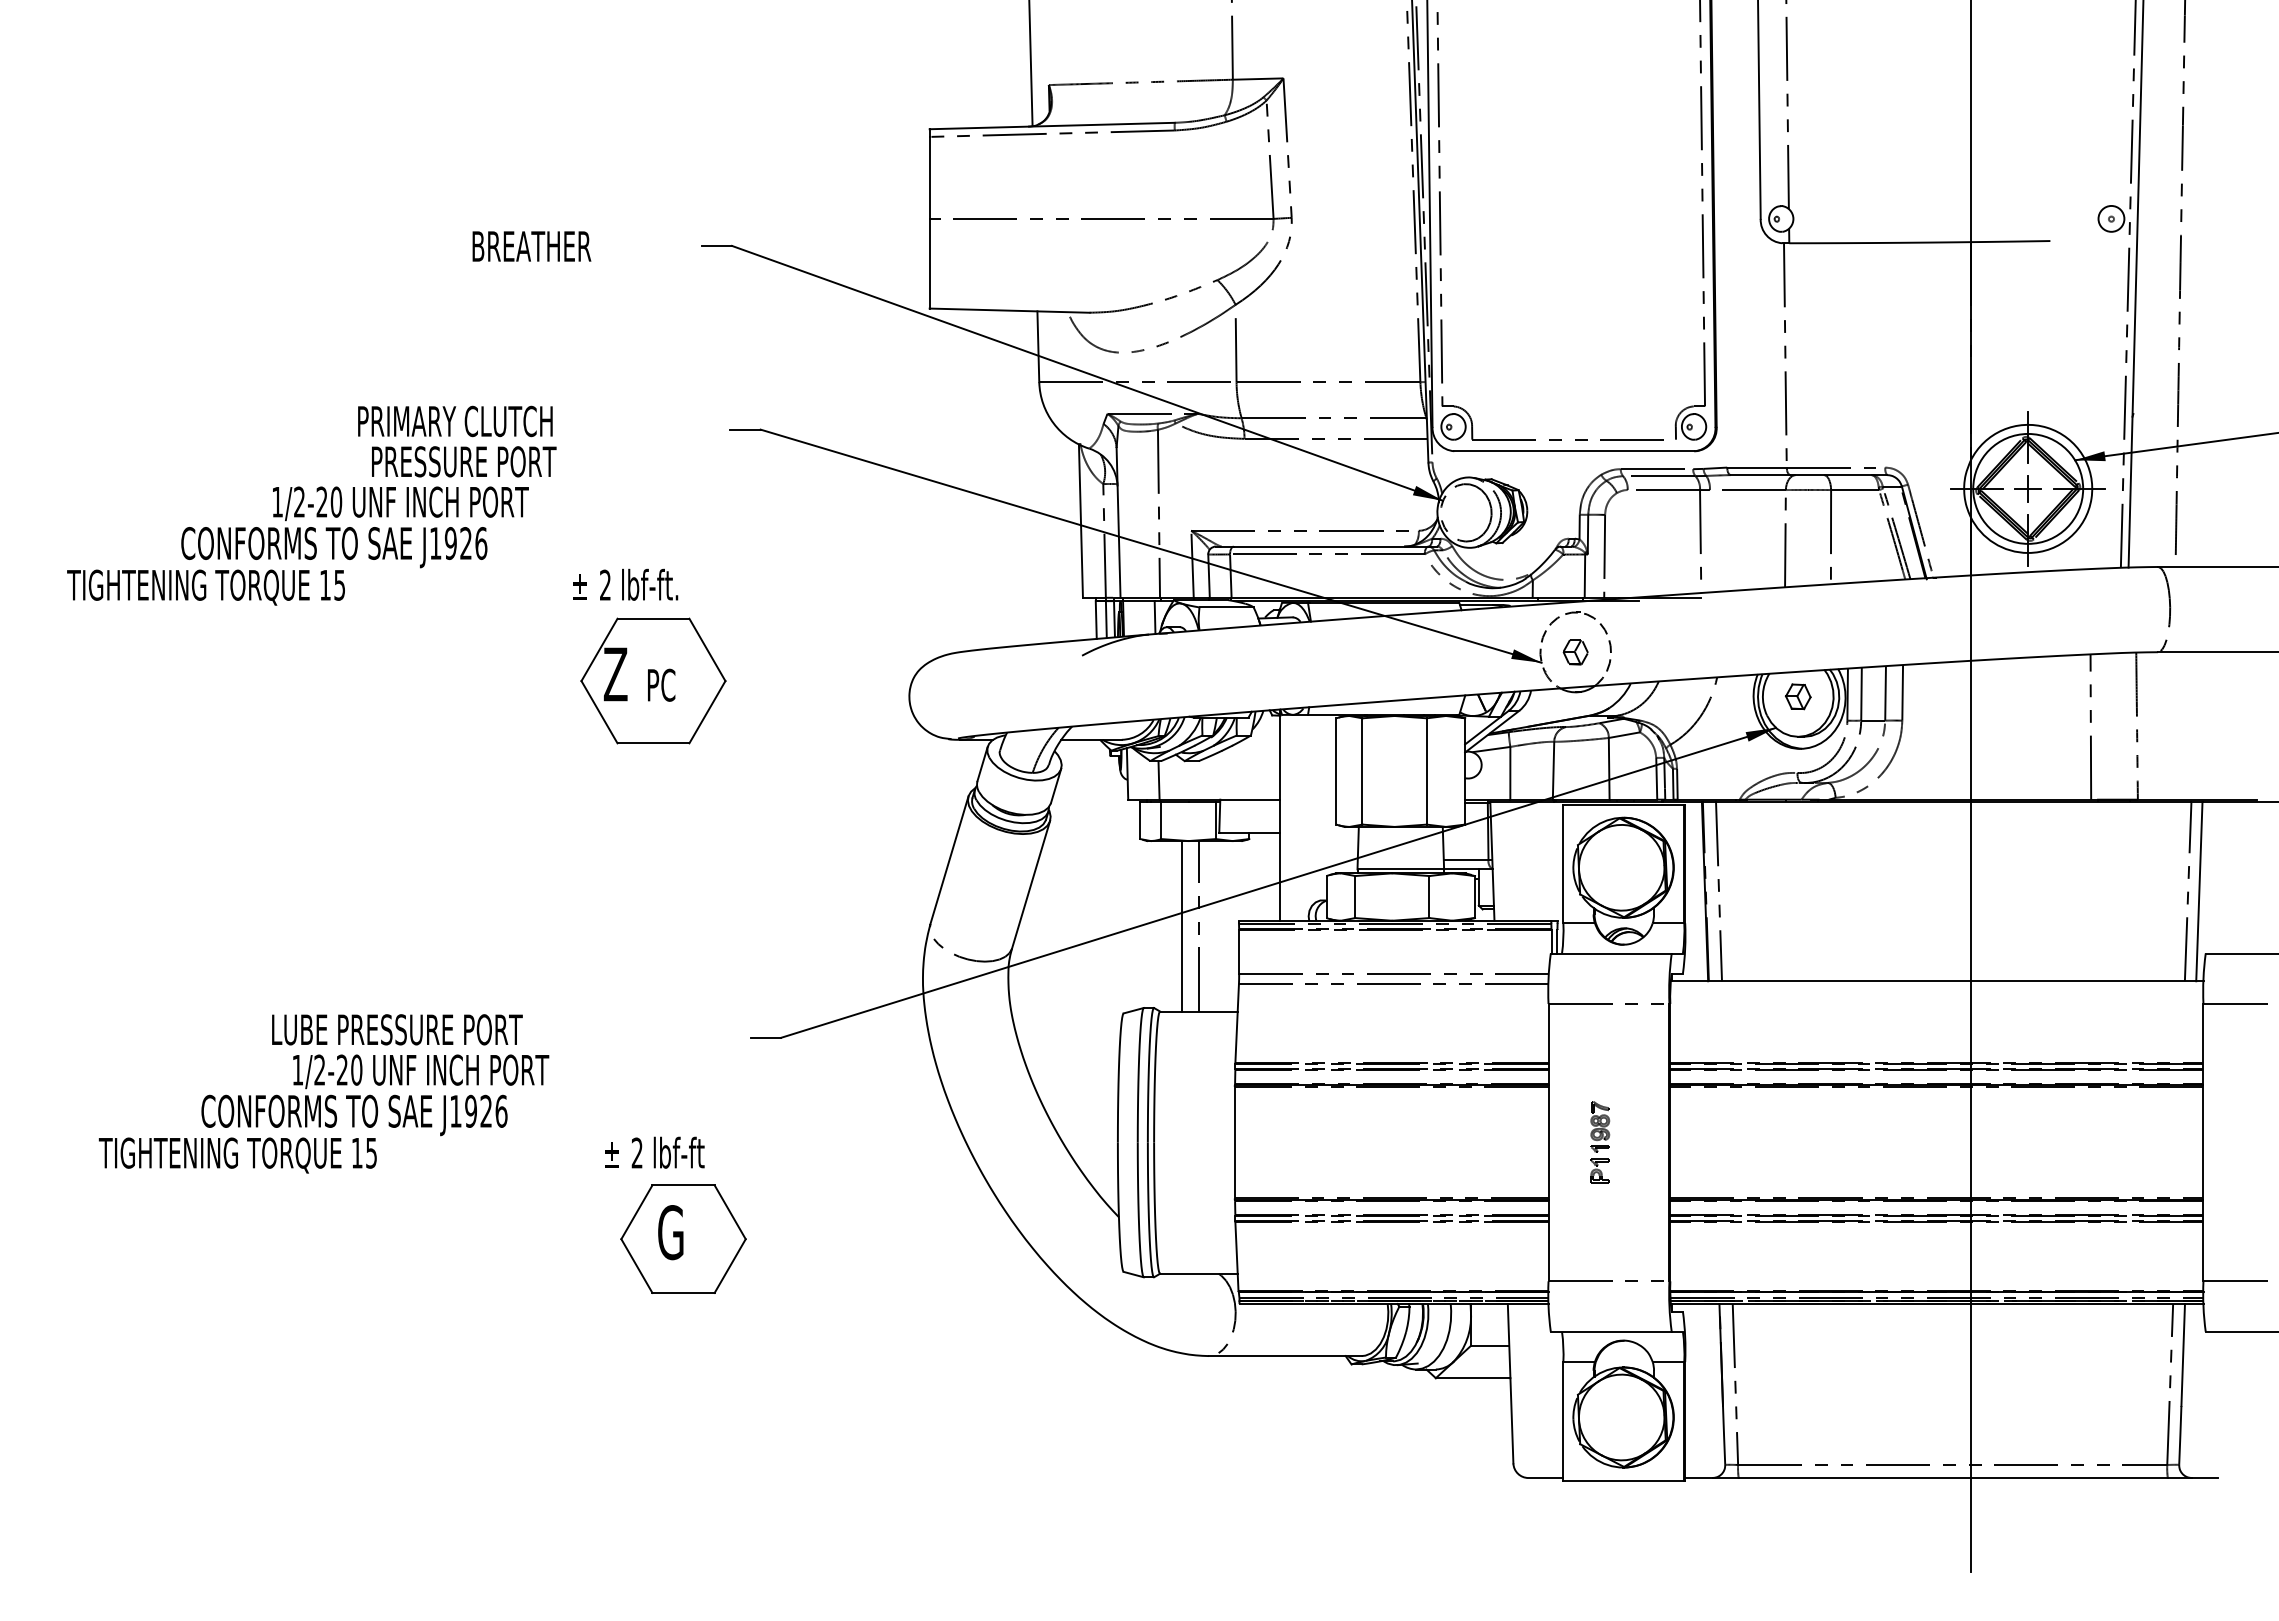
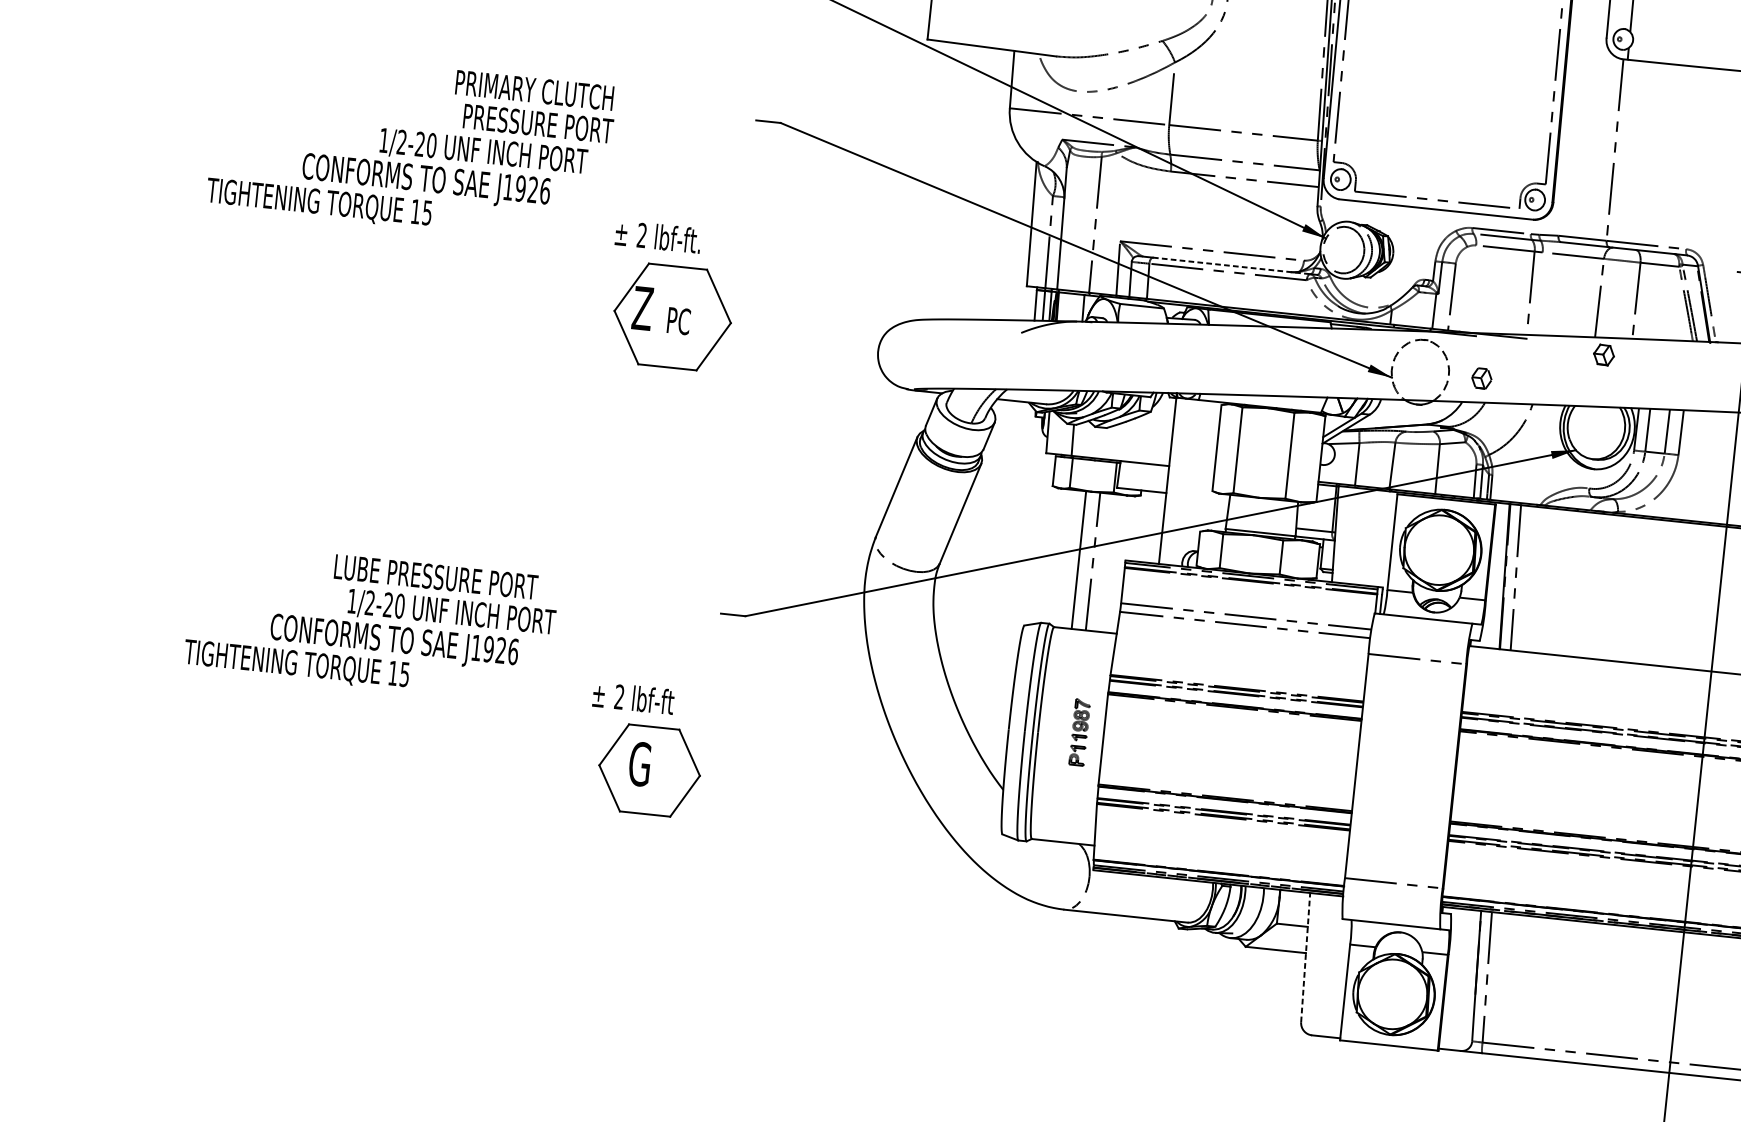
line: (1331, 546) -> (1232, 265), solid -> dashed
part: (1575, 652) -> (1481, 378), moved
part: (1797, 696) -> (1603, 354), moved
part: (1600, 1142) -> (1080, 732), moved
line: (1510, 1383) -> (1305, 957), solid -> dashed

